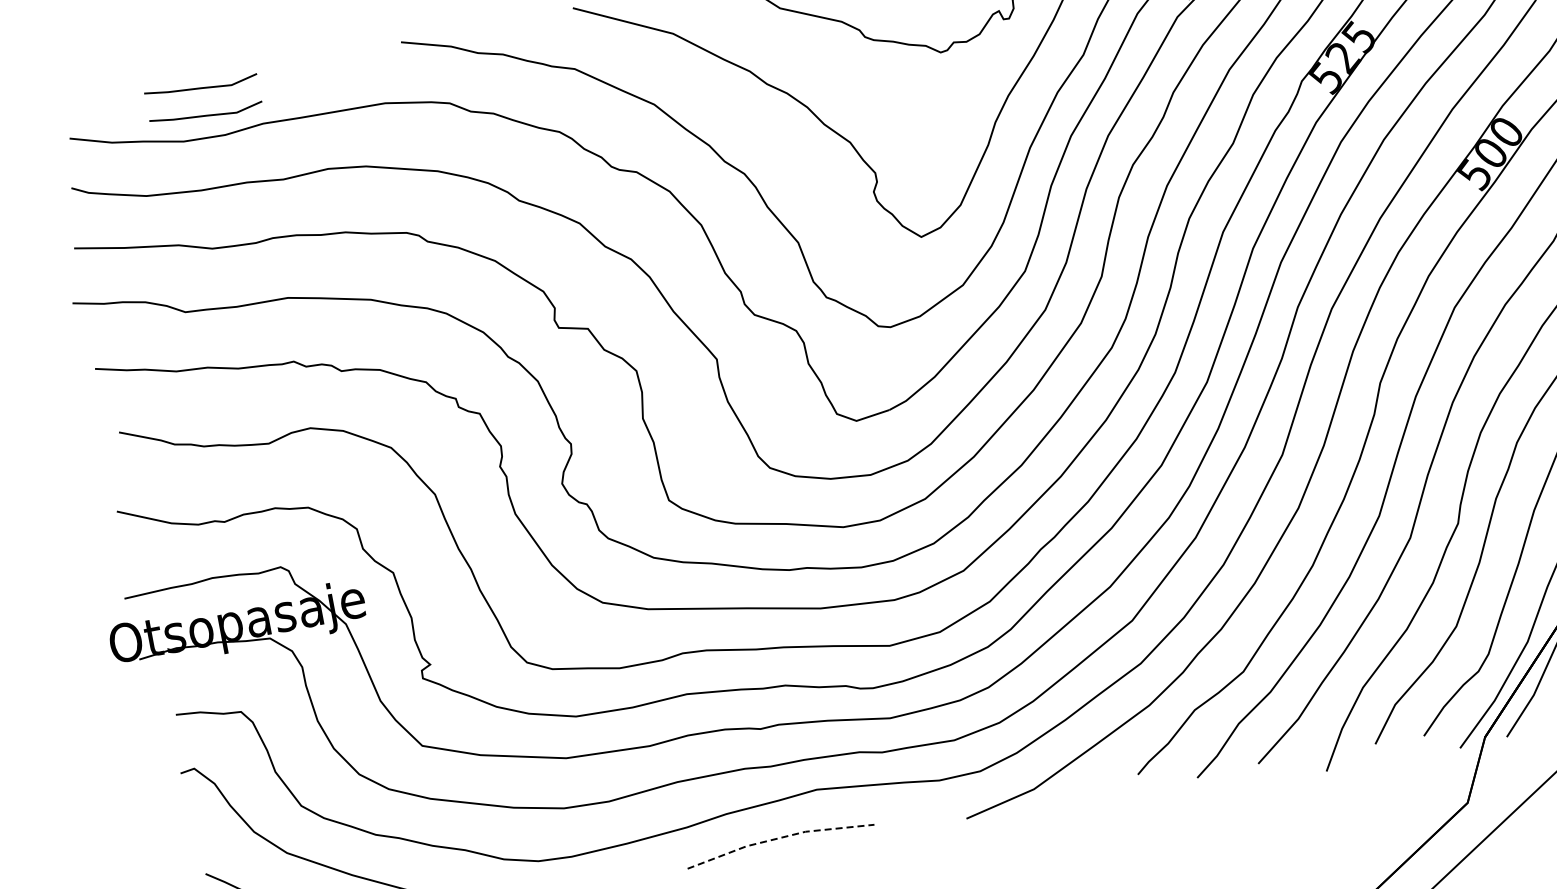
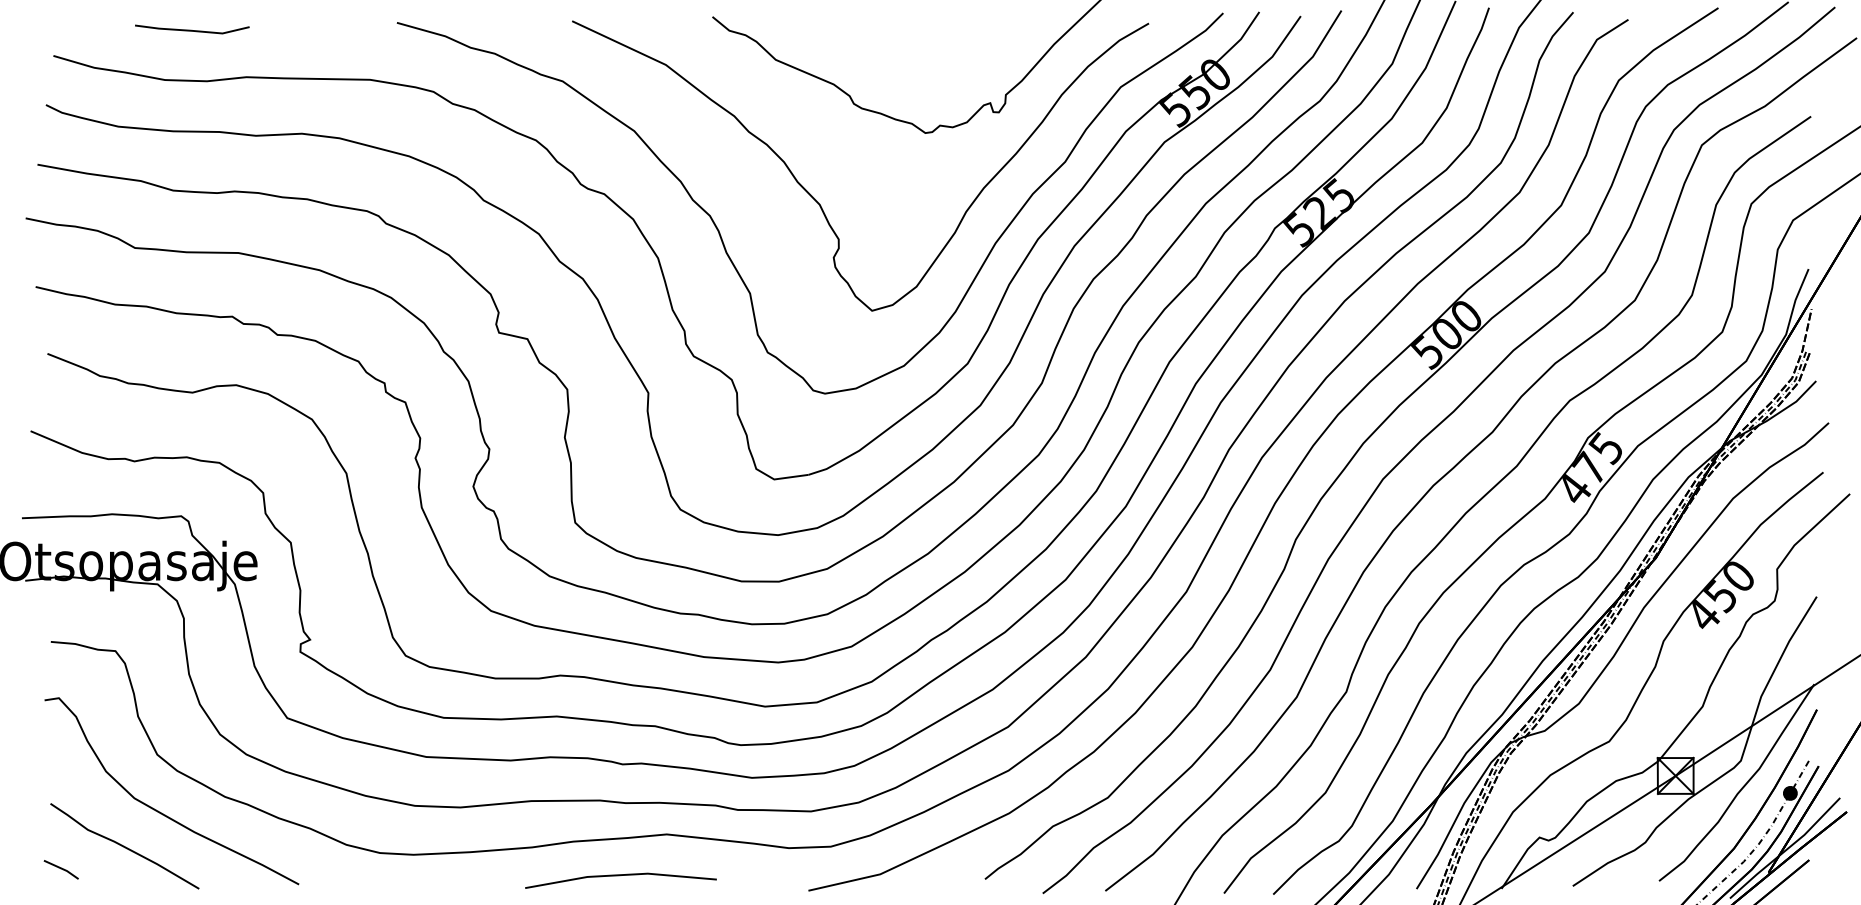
line: (205, 114) -> (191, 57), removed
line: (779, 838) -> (621, 875), dashed -> solid

